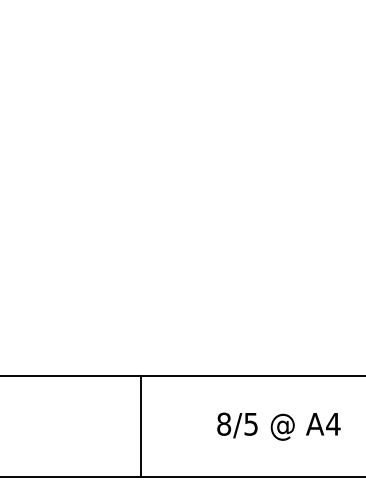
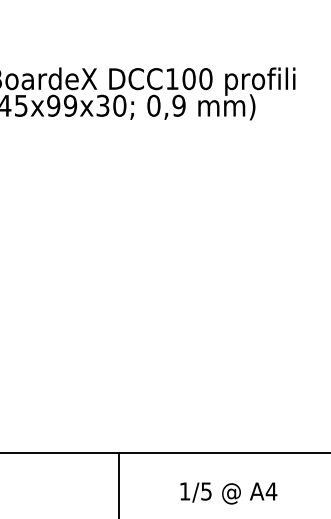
text: (223, 424) -> (184, 491), 8/5 -> 1/5

